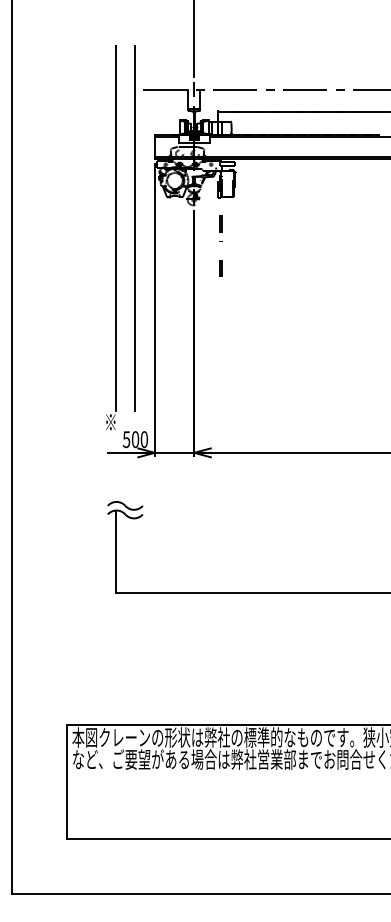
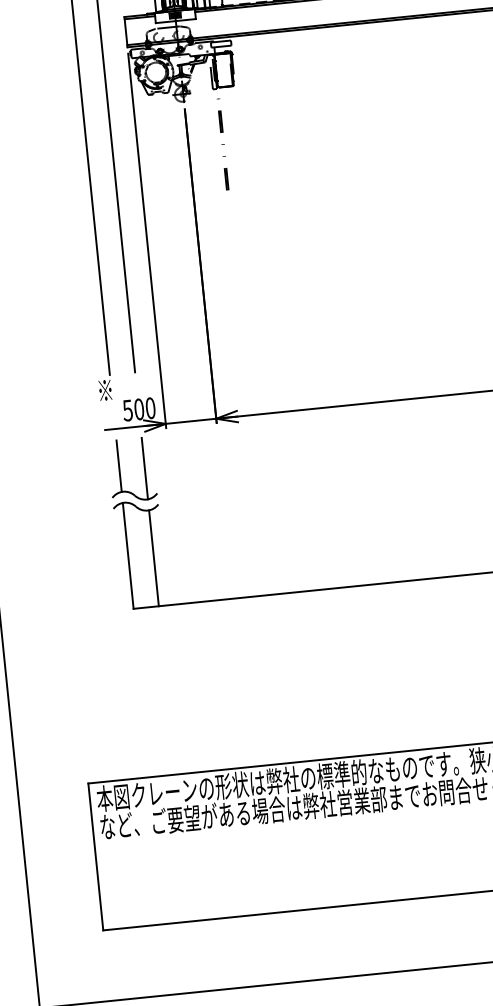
line: (115, 481) -> (119, 465), added
line: (135, 485) -> (145, 468), added
line: (135, 555) -> (154, 557), added

